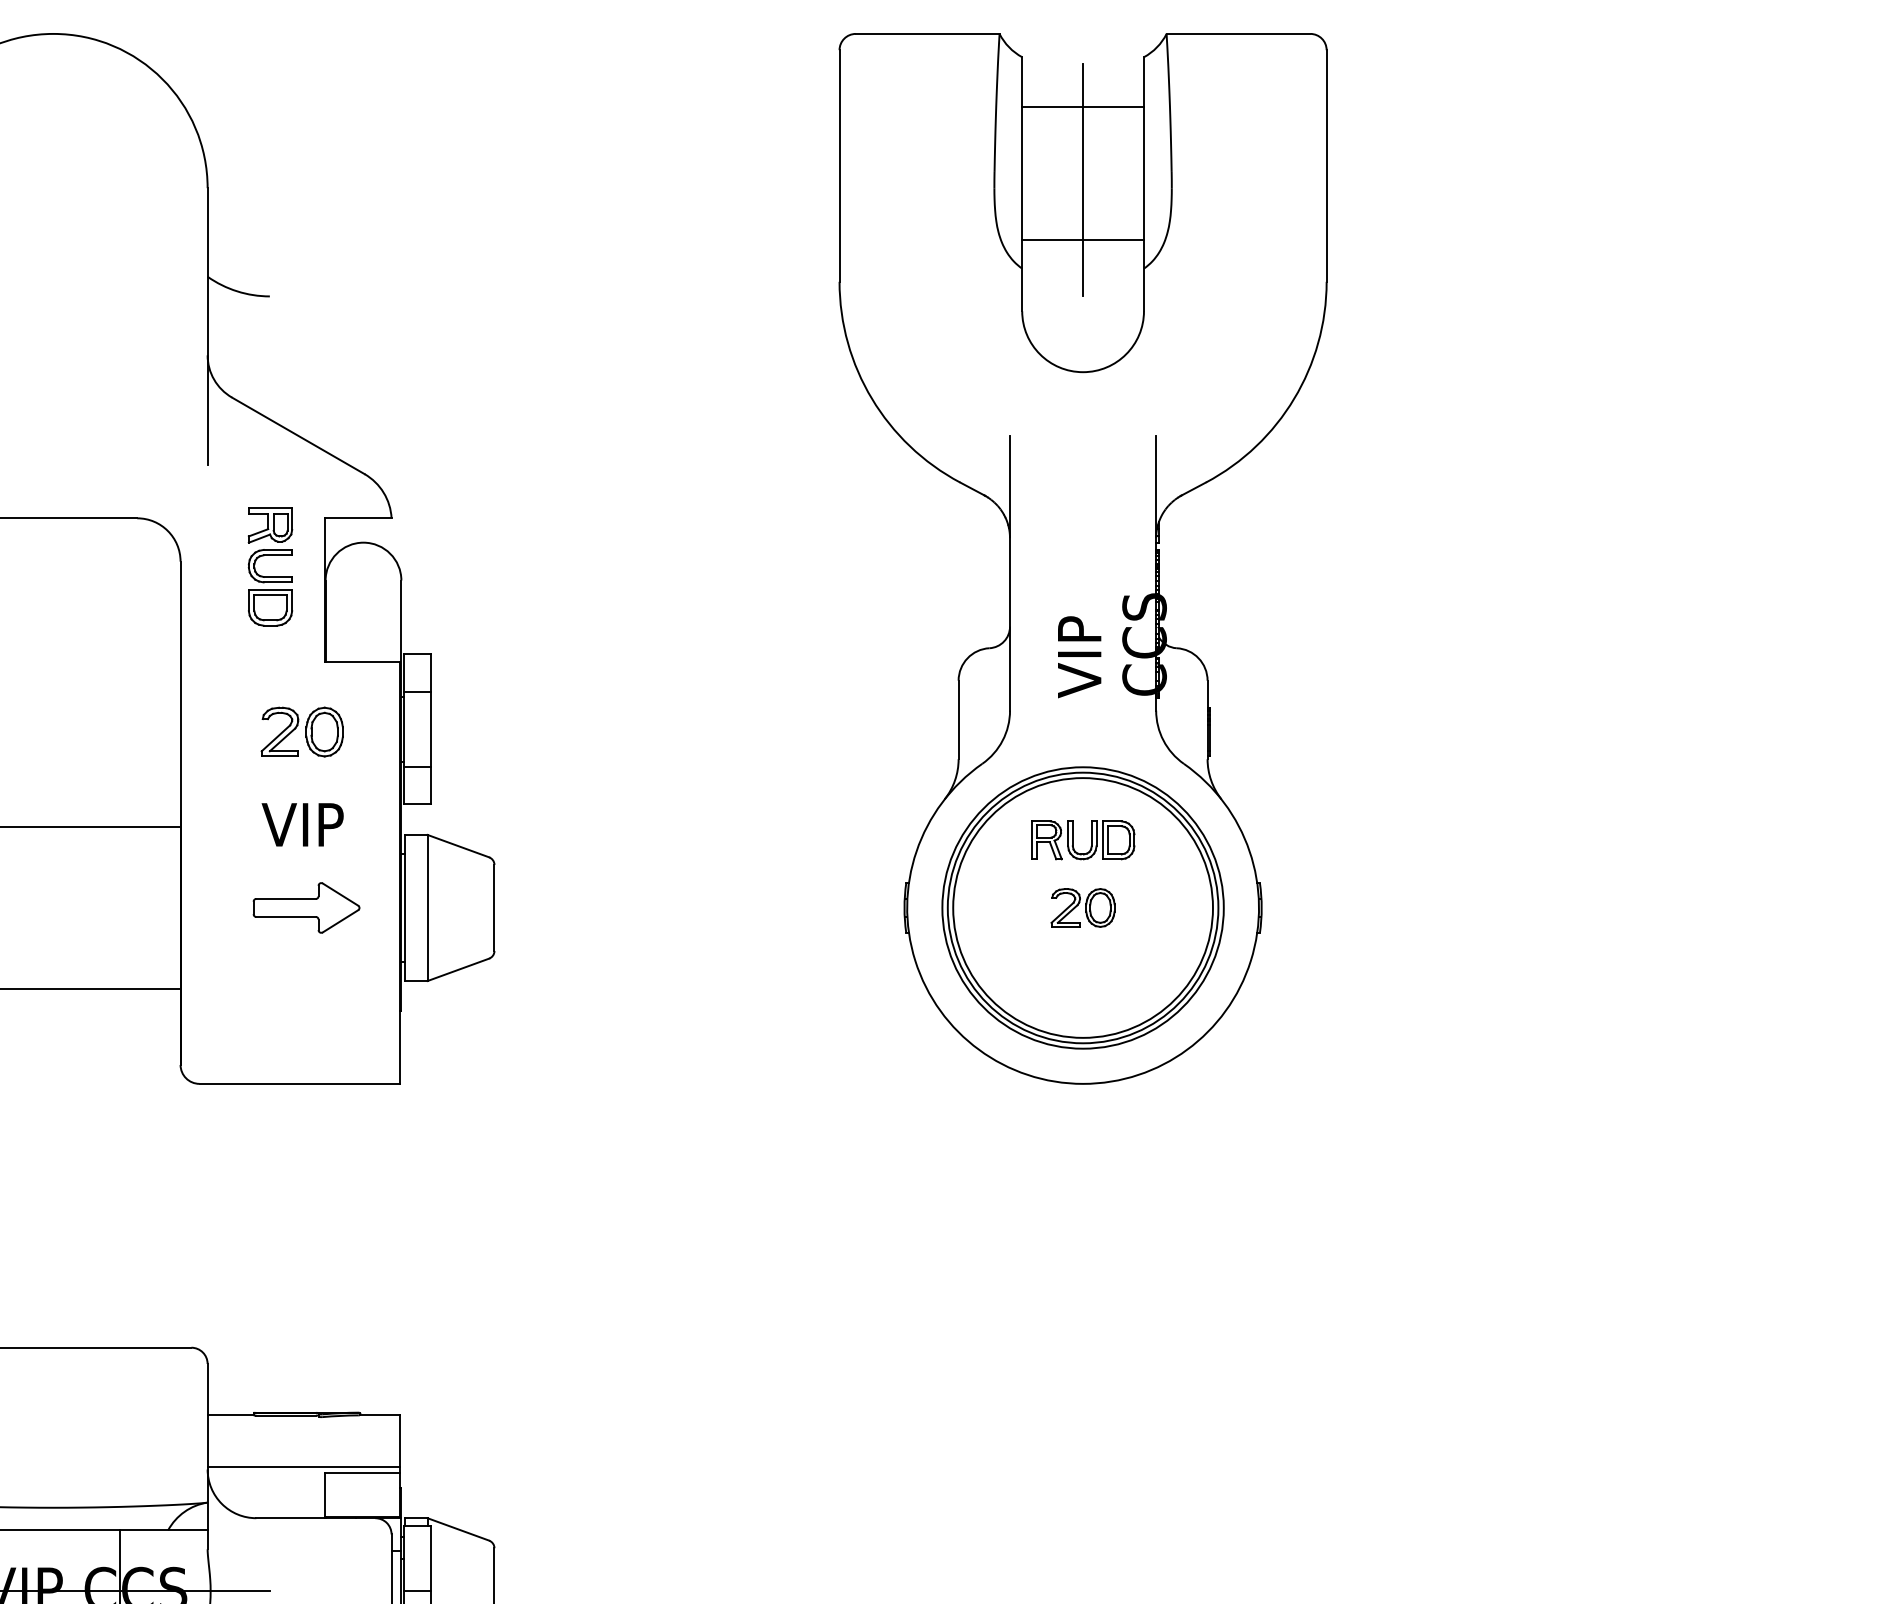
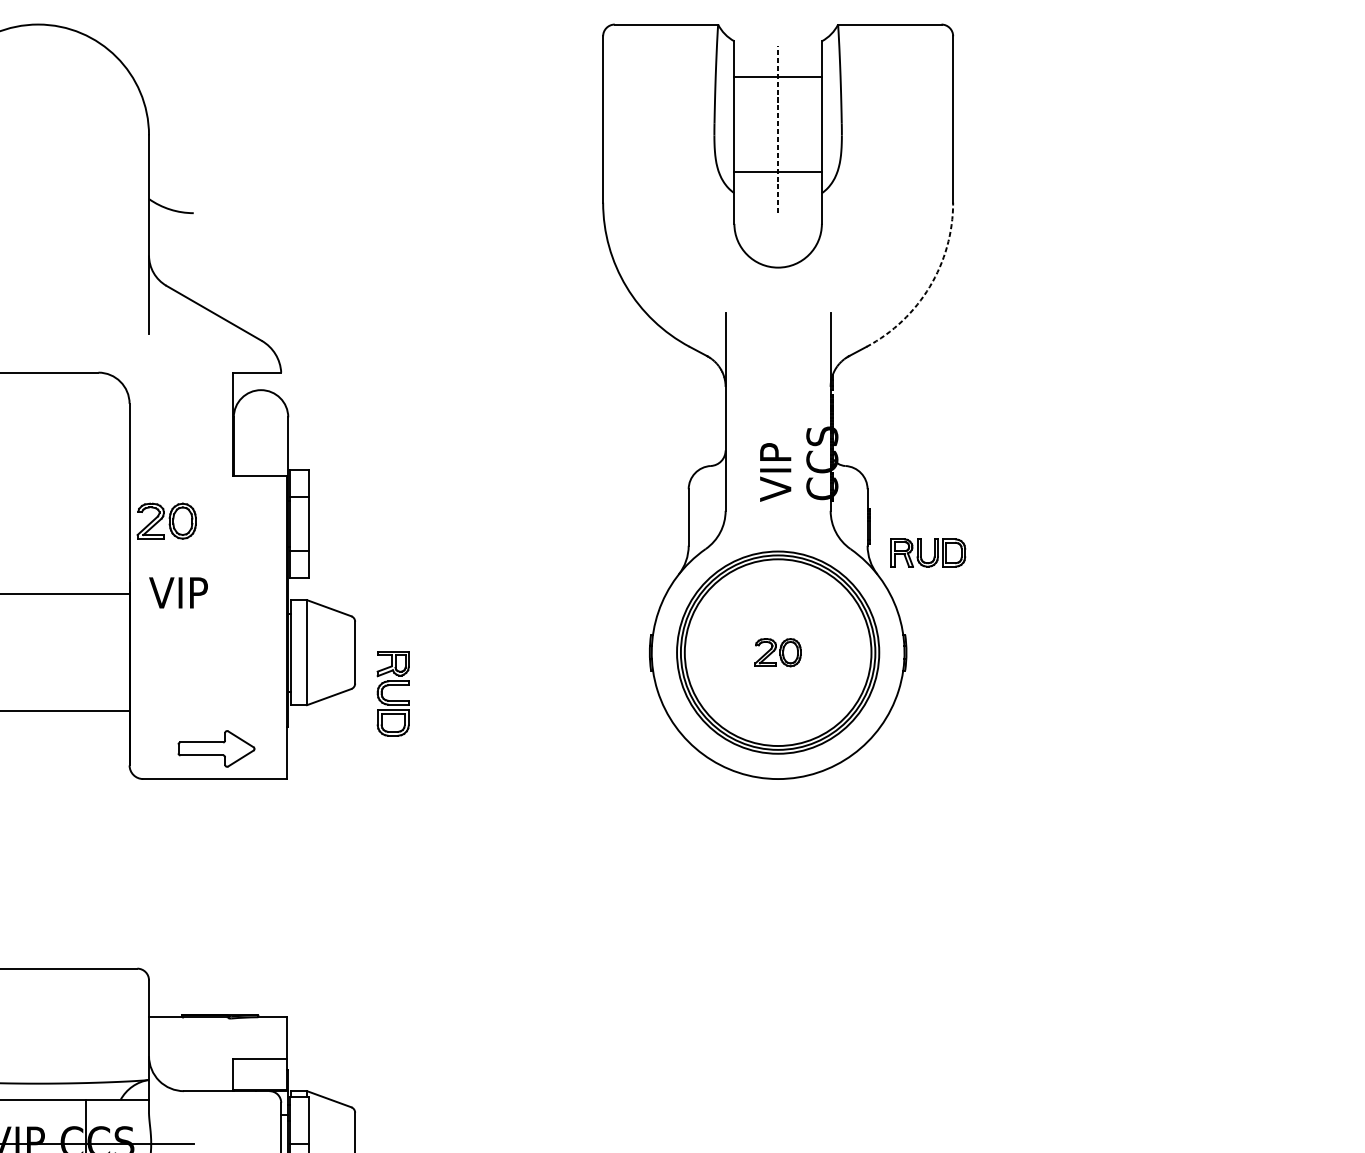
line: (1083, 179) -> (778, 129), solid -> dashed
arc: (1294, 398) -> (930, 286), solid -> dashed
part: (270, 576) -> (393, 700), moved
part: (301, 731) -> (166, 520), moved
text: (302, 824) -> (178, 592), moved
part: (1091, 840) -> (934, 553), moved
part: (306, 907) -> (216, 748), moved
line: (303, 1466) -> (217, 1054), removed

